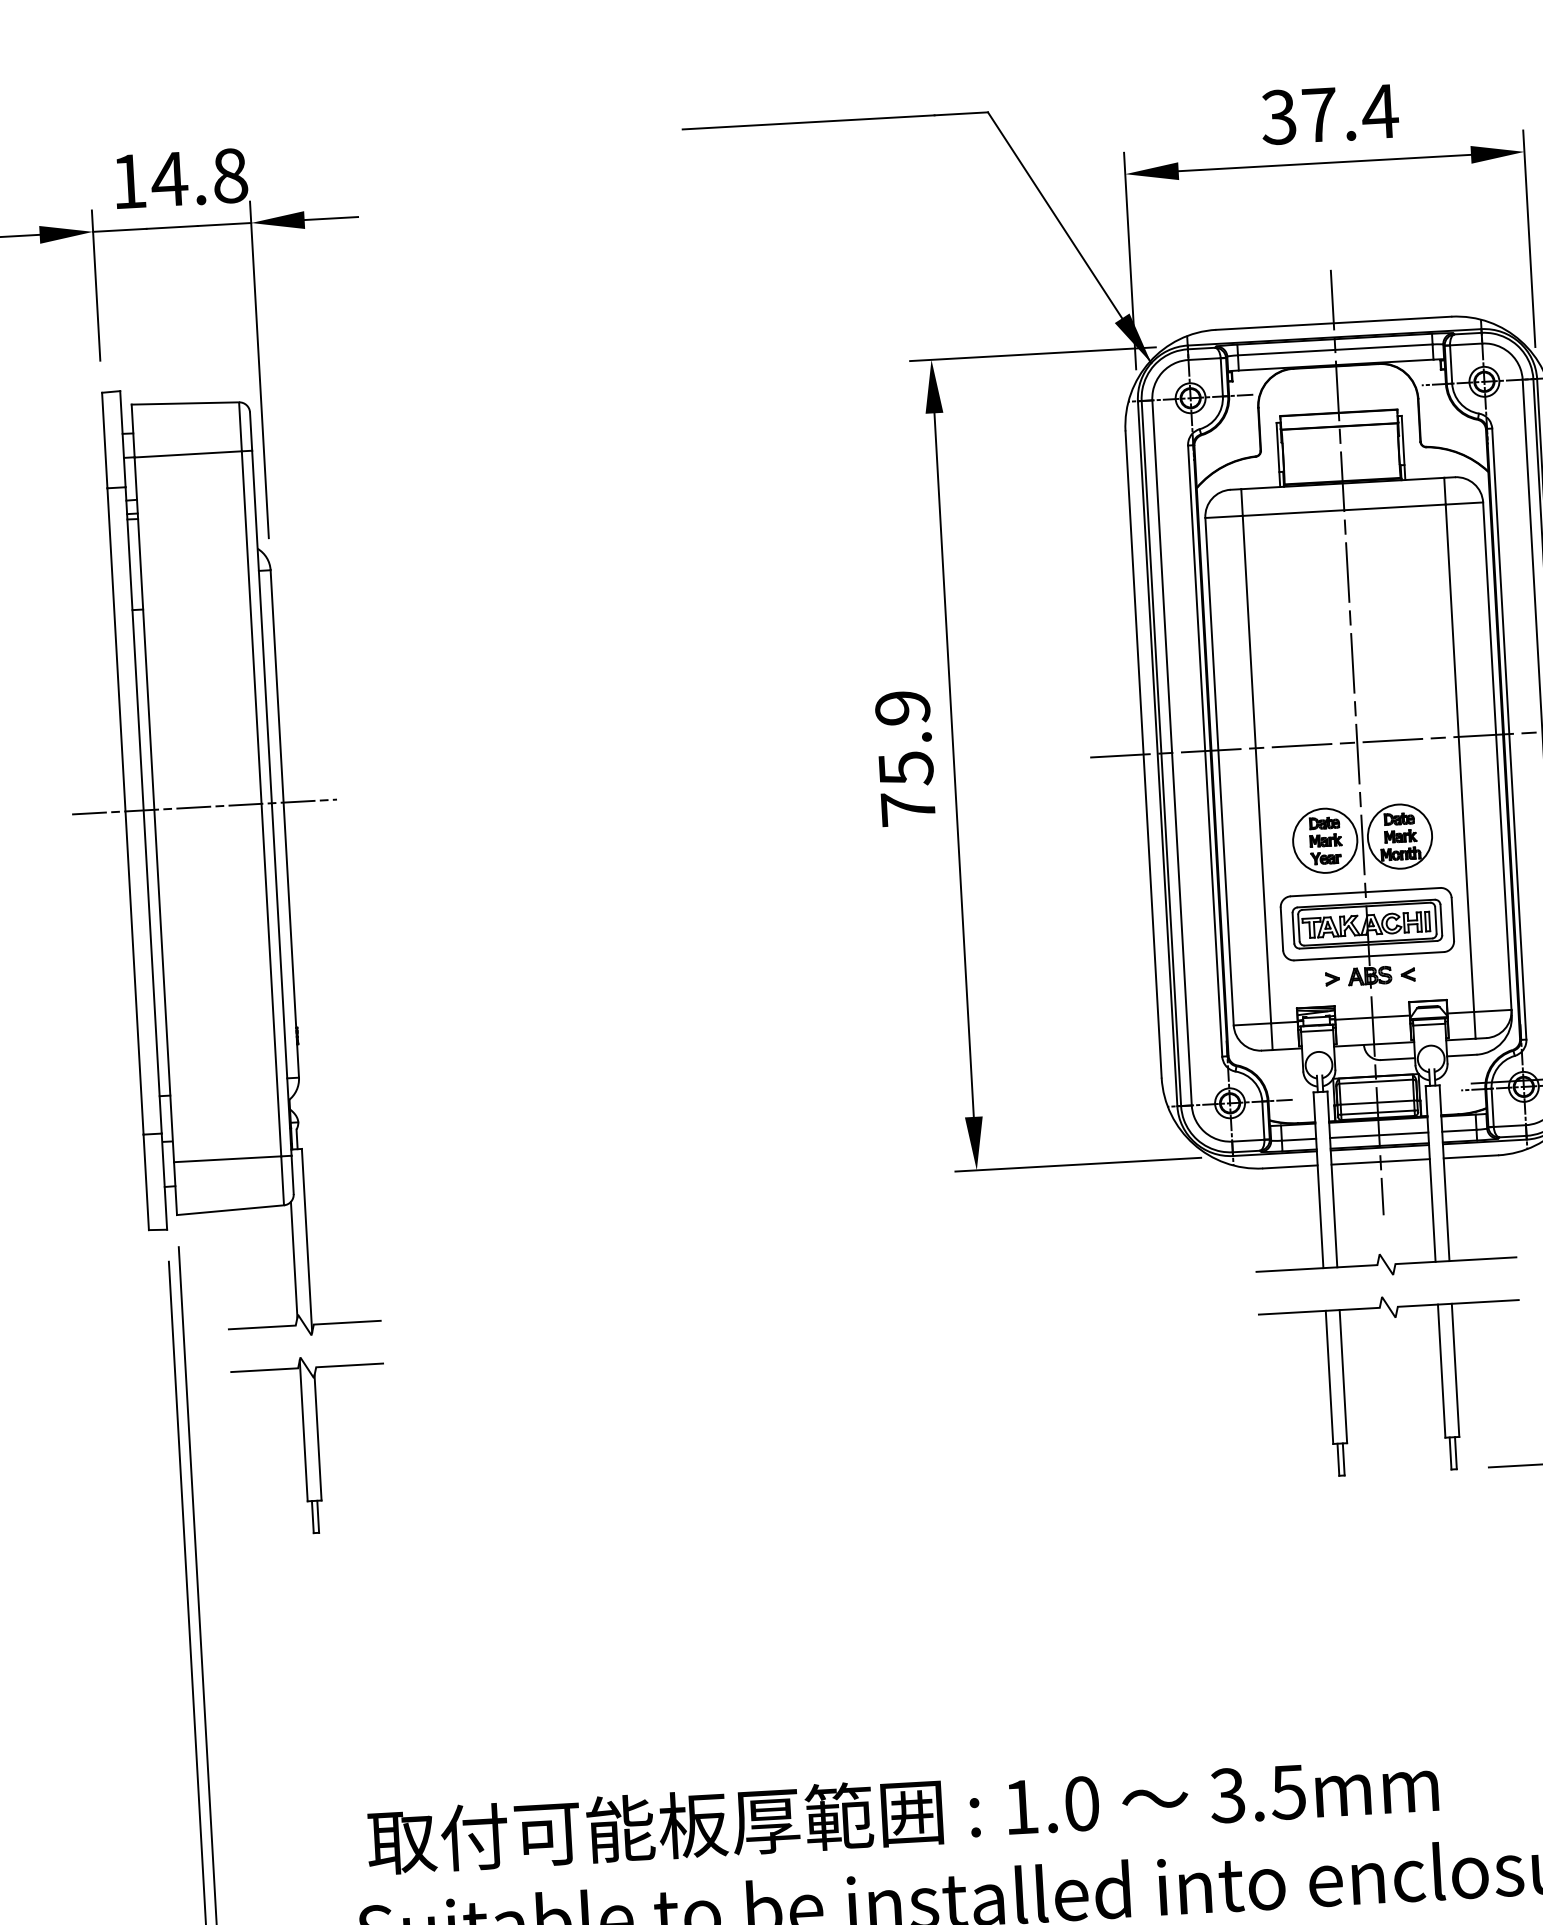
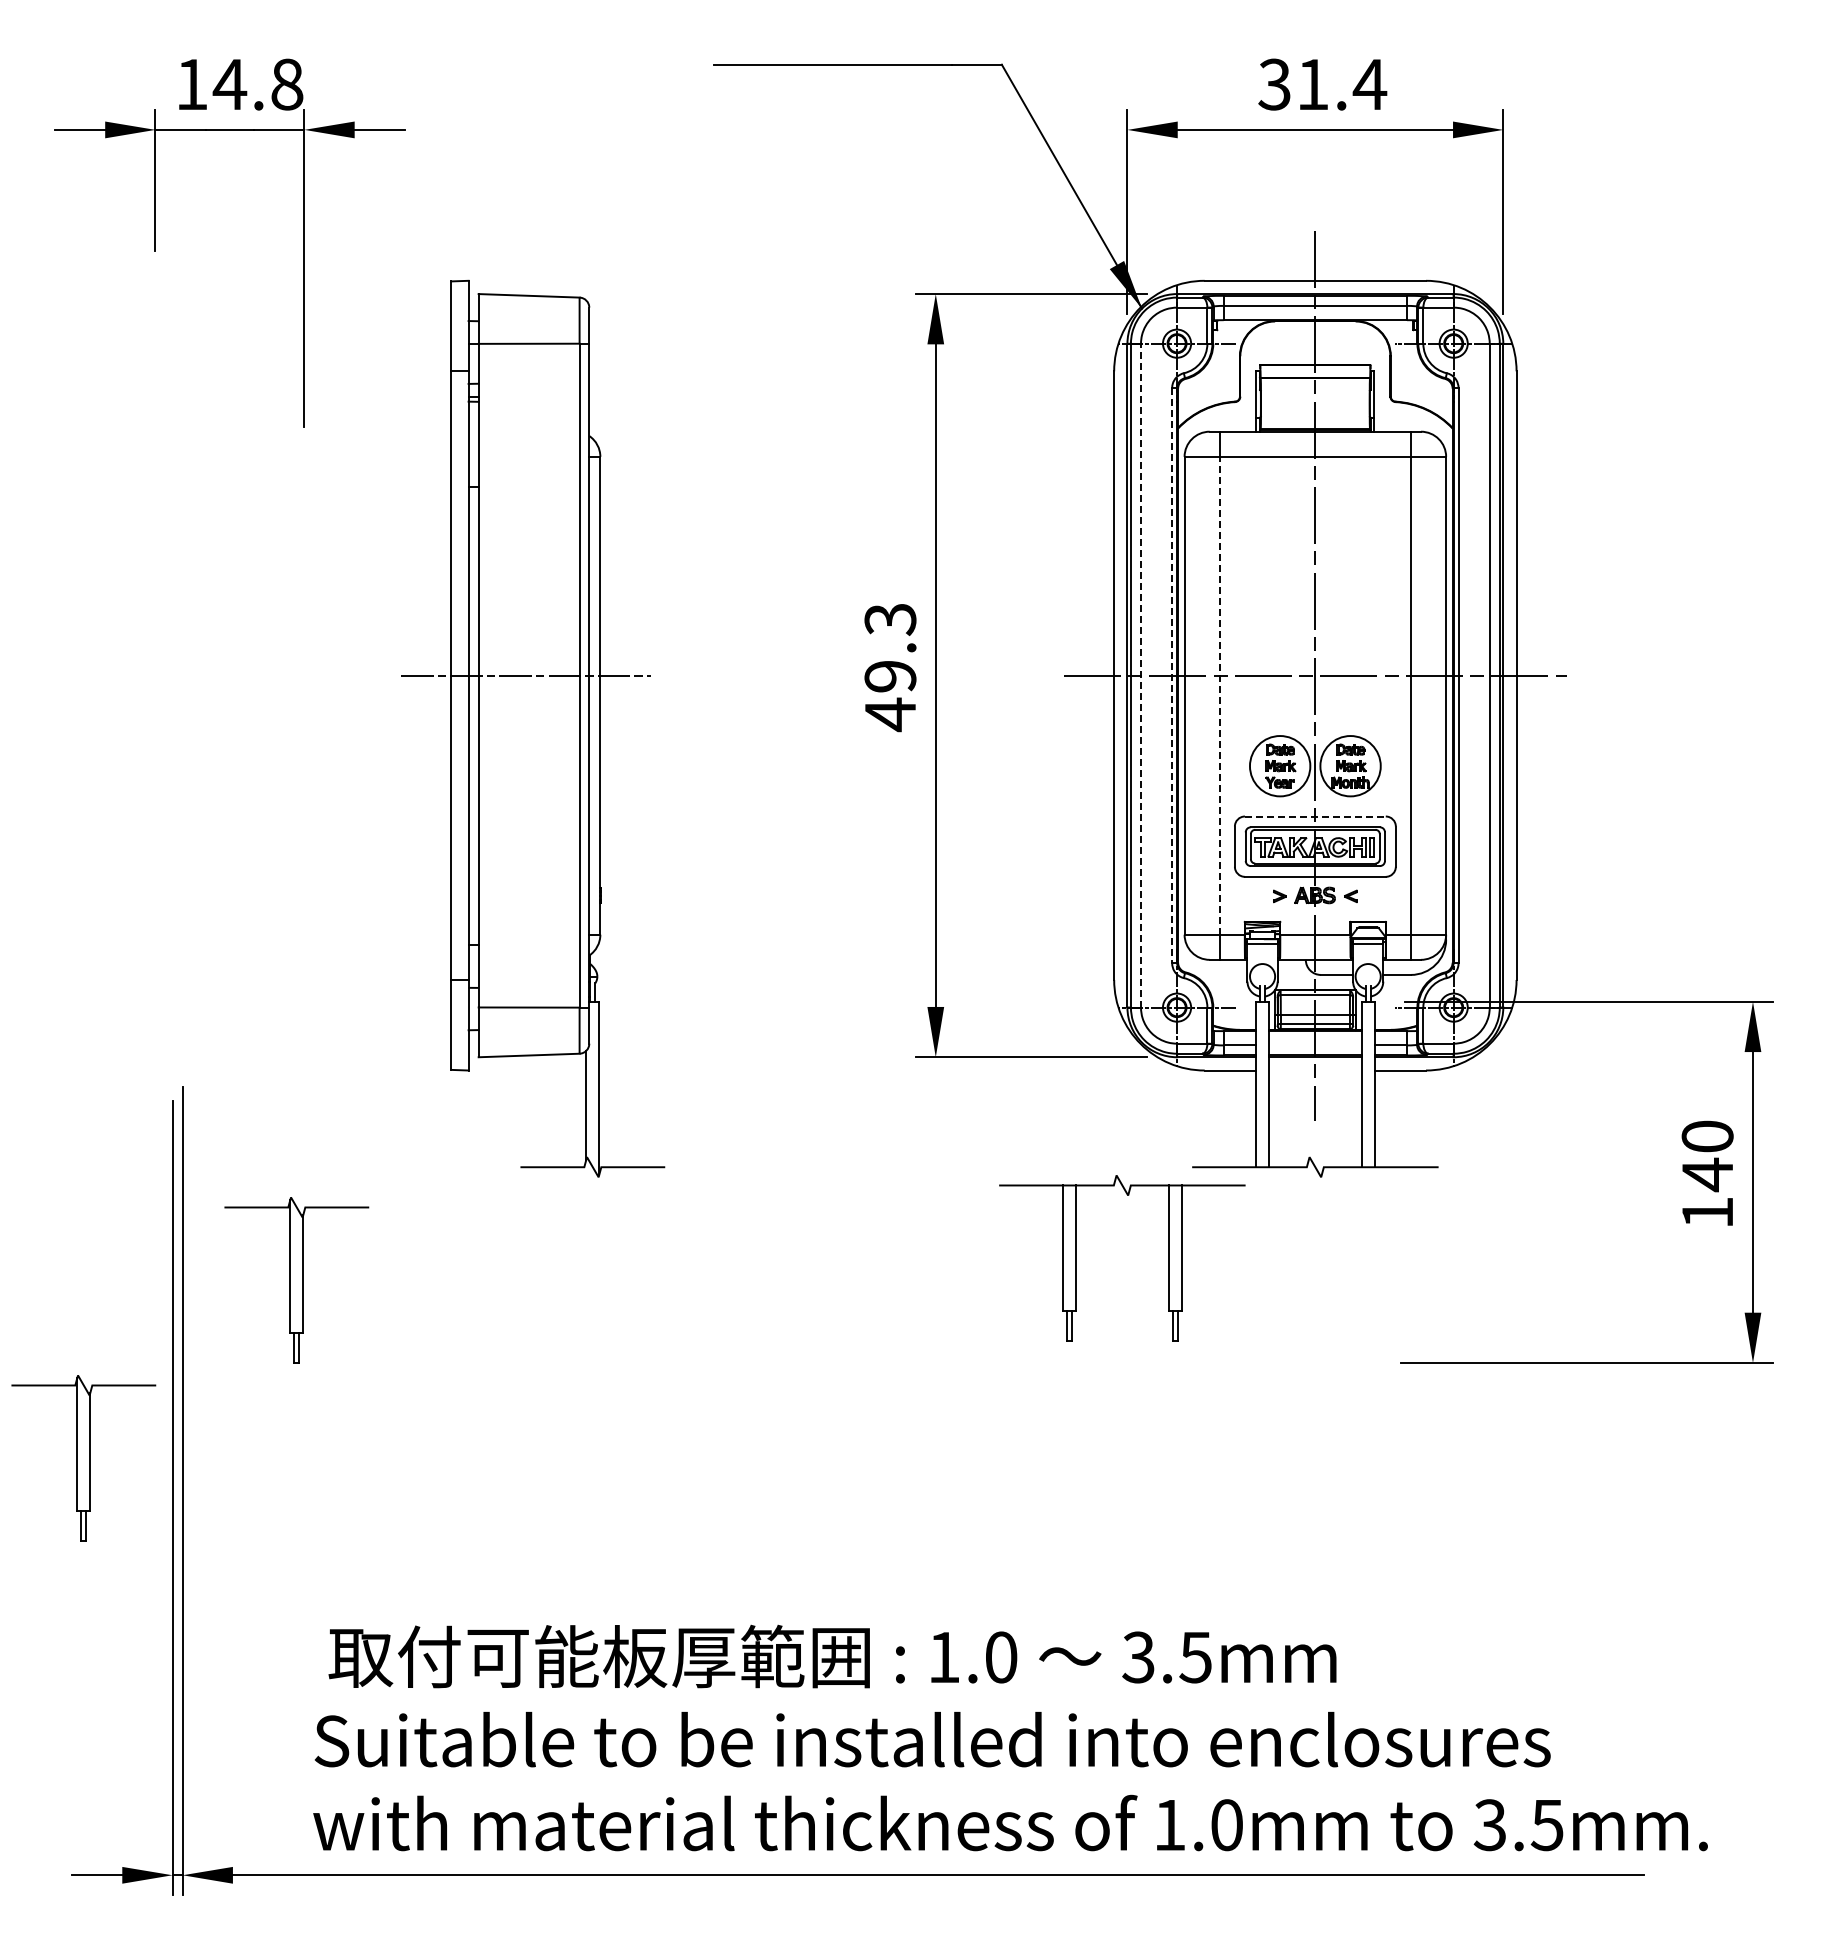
text: (1319, 114) -> (1312, 84), 37.4 -> 31.4
line: (1205, 750) -> (1172, 675), solid -> dashed
line: (1172, 752) -> (1141, 675), solid -> dashed
text: (905, 760) -> (890, 668), 75.9 -> 49.3
line: (1256, 769) -> (1219, 695), solid -> dashed
part: (215, 862) -> (533, 728), moved
line: (1365, 892) -> (1315, 816), solid -> dashed
line: (1379, 1135) -> (1315, 1045), removed
line: (1380, 1161) -> (1315, 1070), removed
part: (1344, 1387) -> (1076, 1258), moved
part: (95, 1647) -> (83, 1458), added

